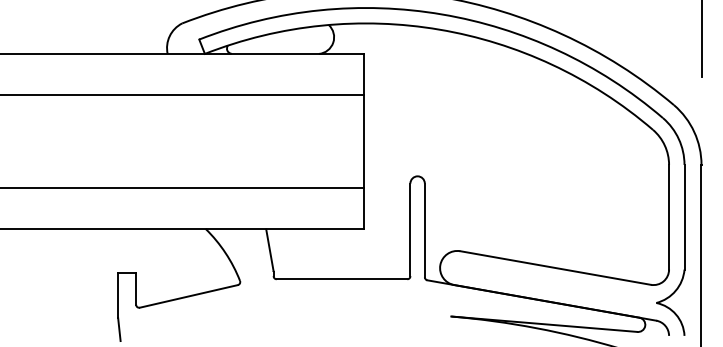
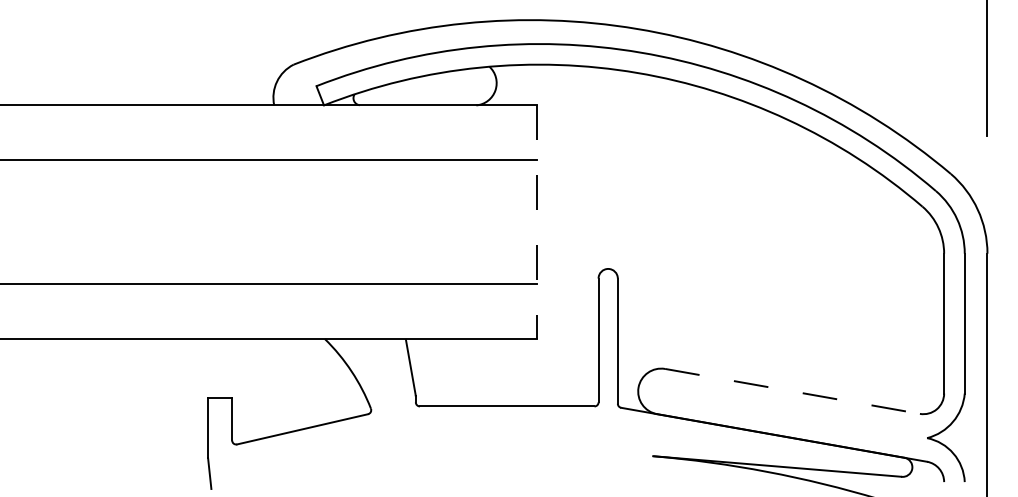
line: (363, 141) -> (536, 222), solid -> dashed
line: (556, 268) -> (793, 391), solid -> dashed

